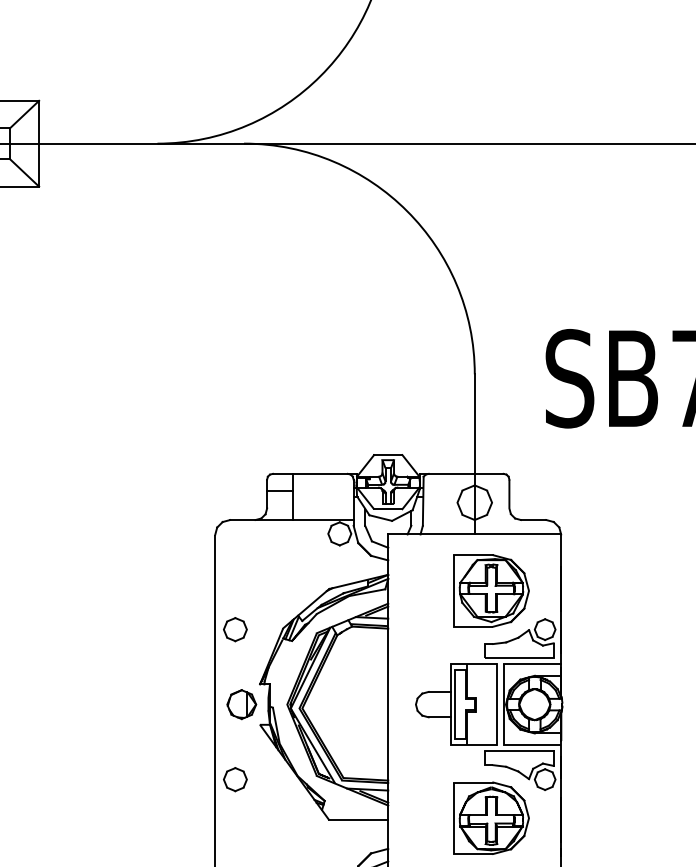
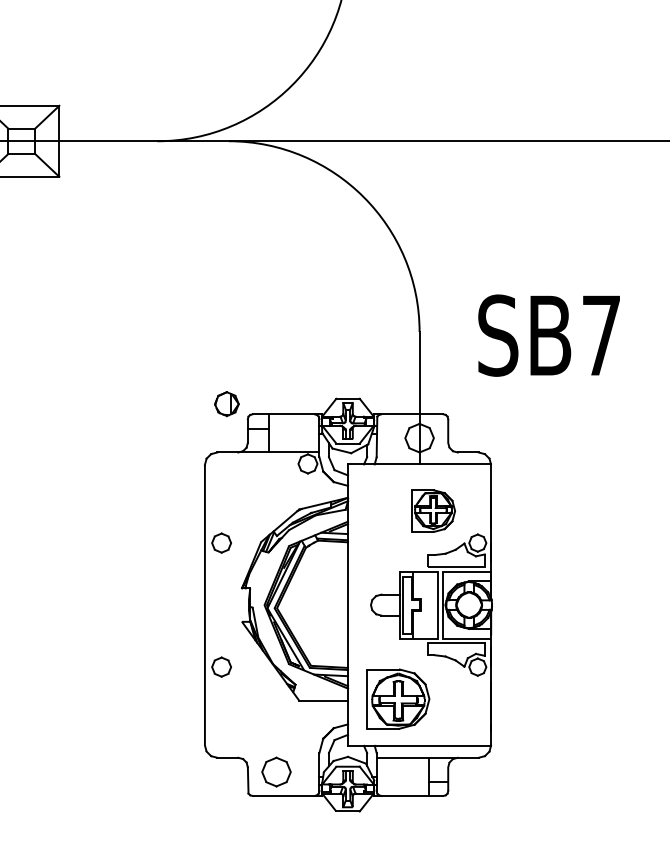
part: (491, 590) -> (433, 510), size x0.7
part: (241, 705) -> (226, 404), moved
part: (491, 817) -> (398, 698), moved

